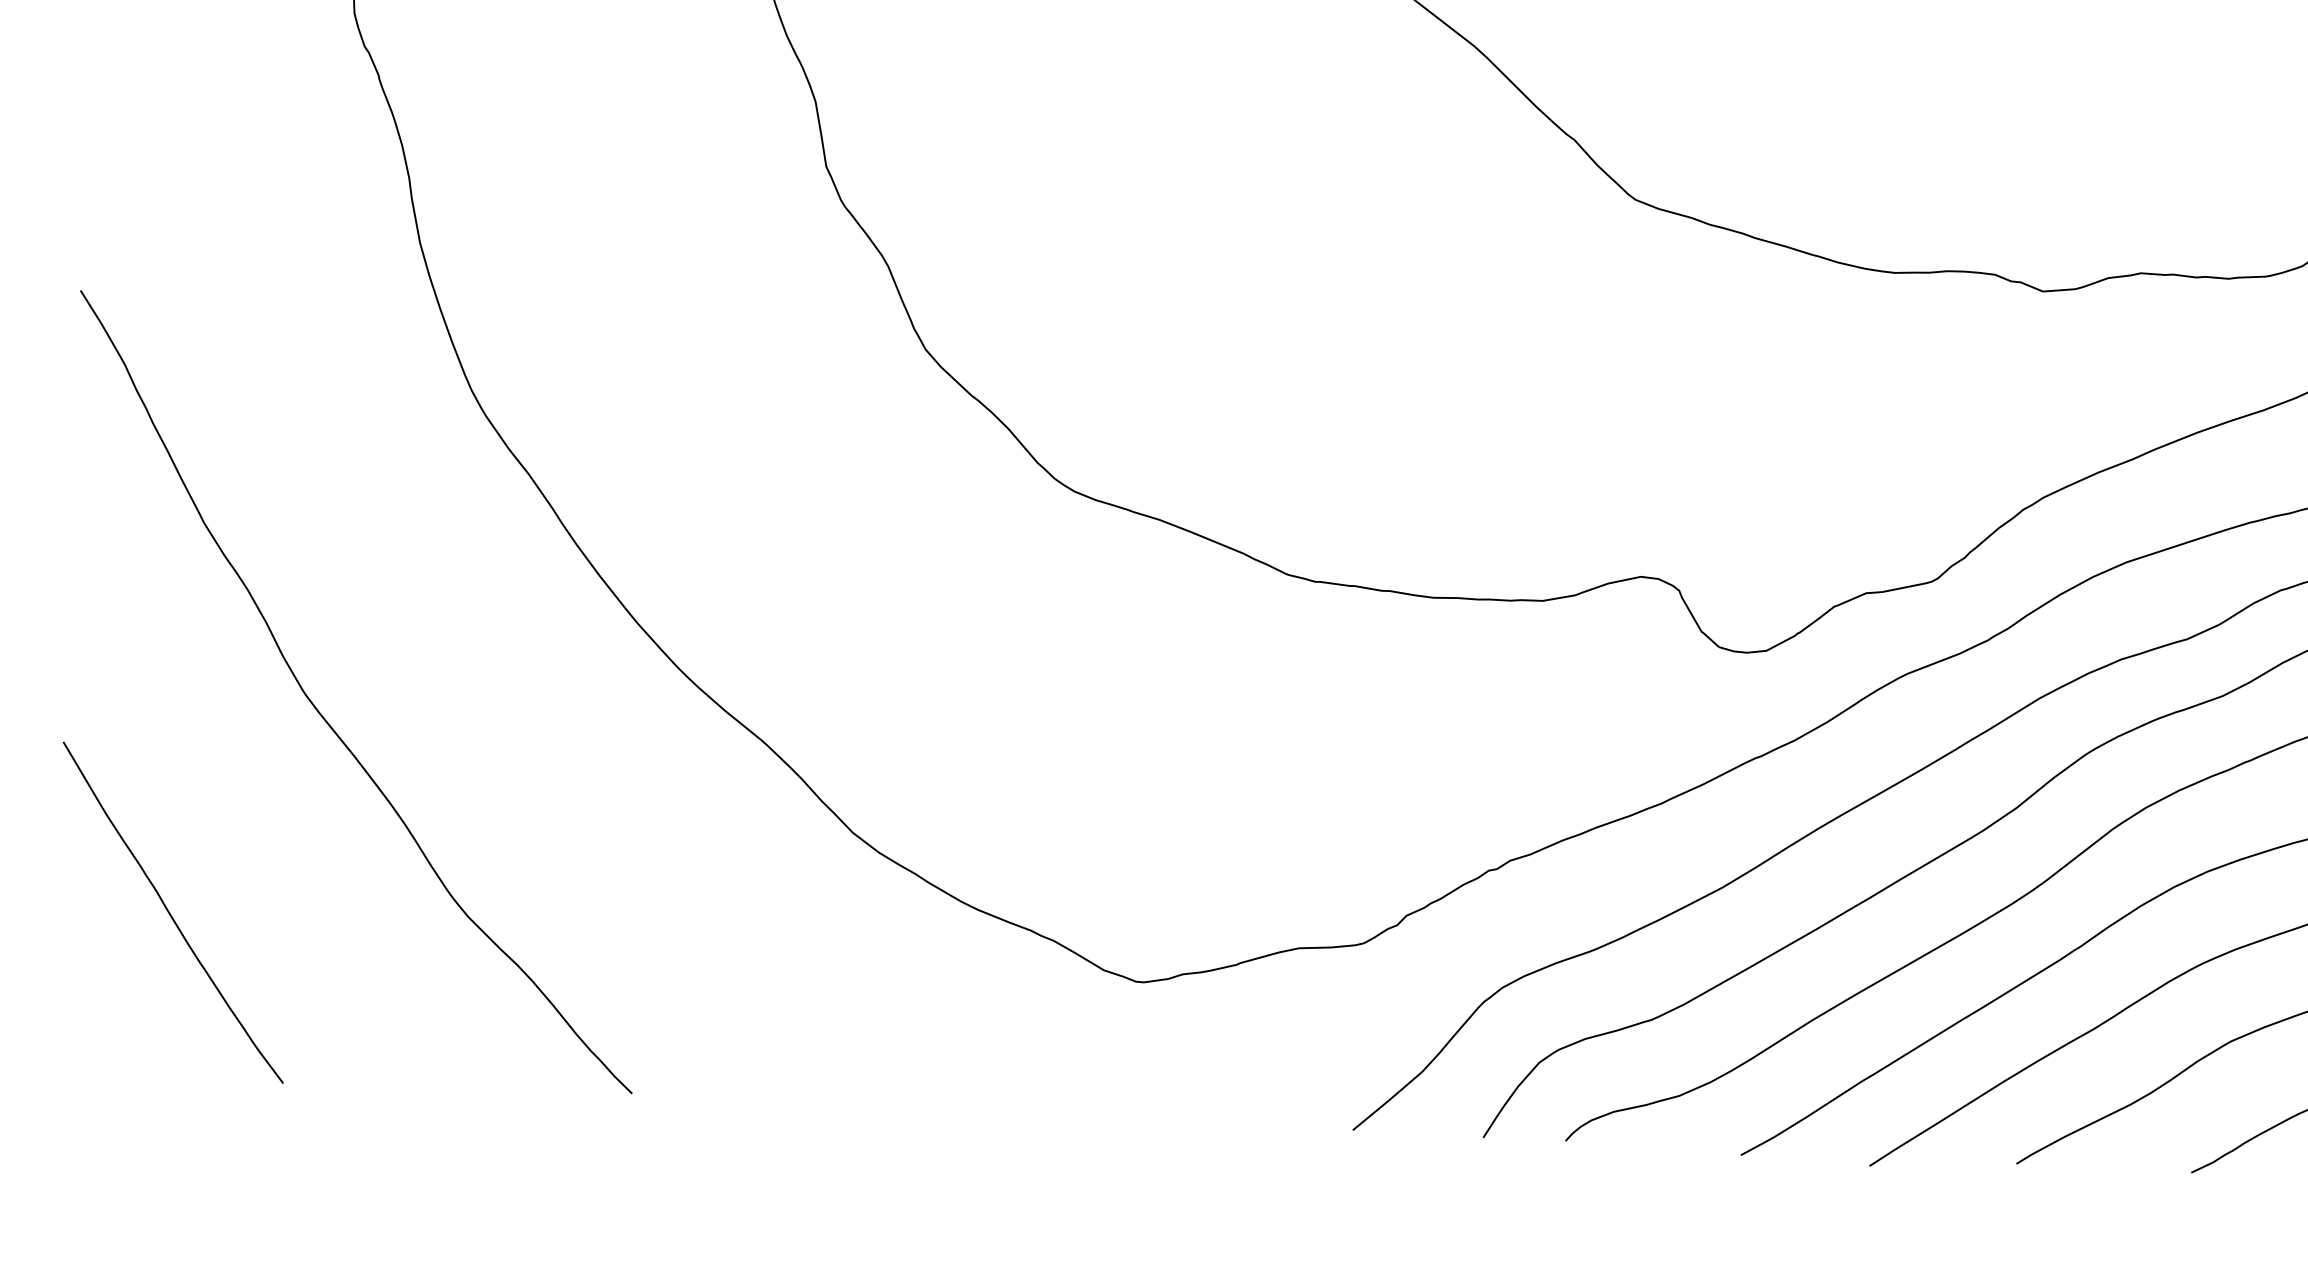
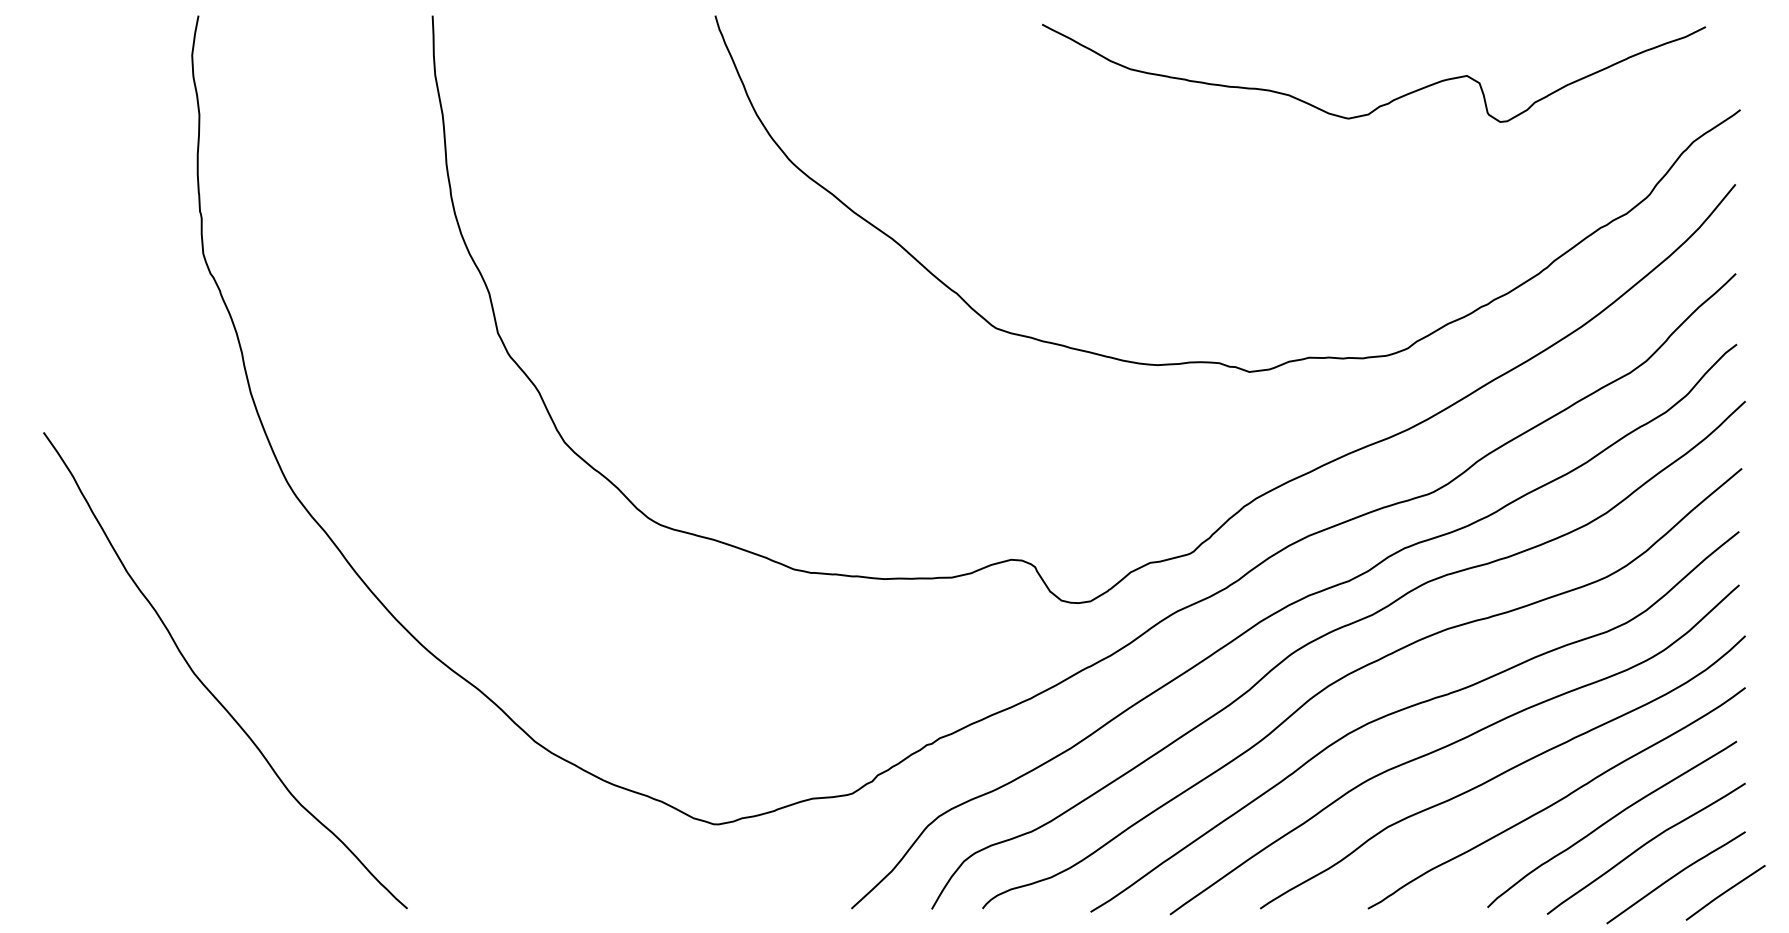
curve: (170, 912) -> (118, 811), removed

